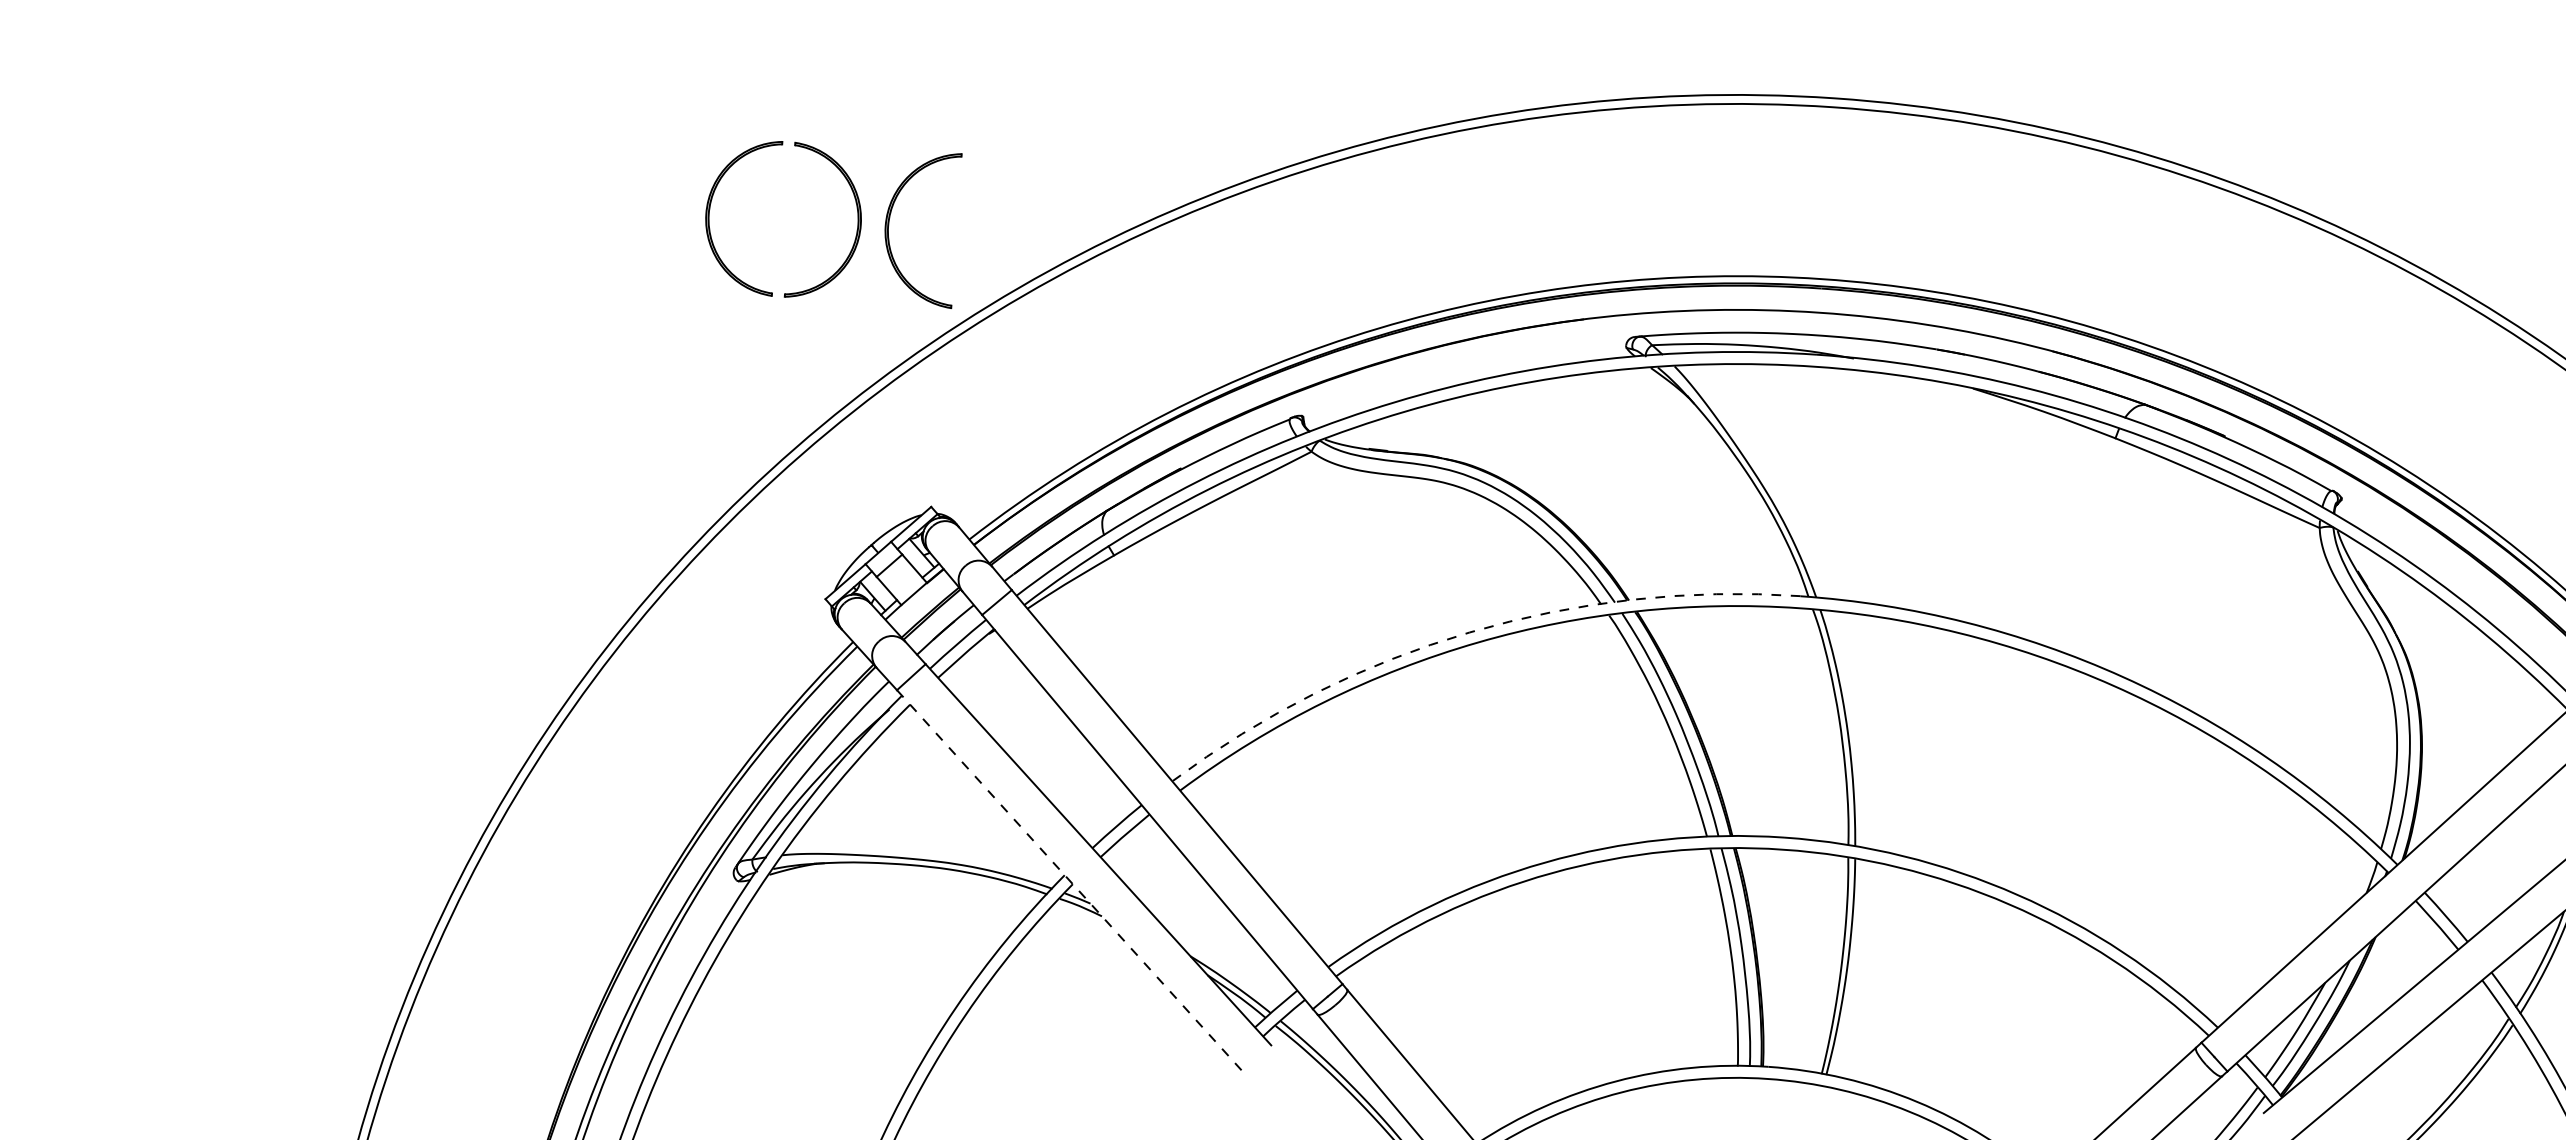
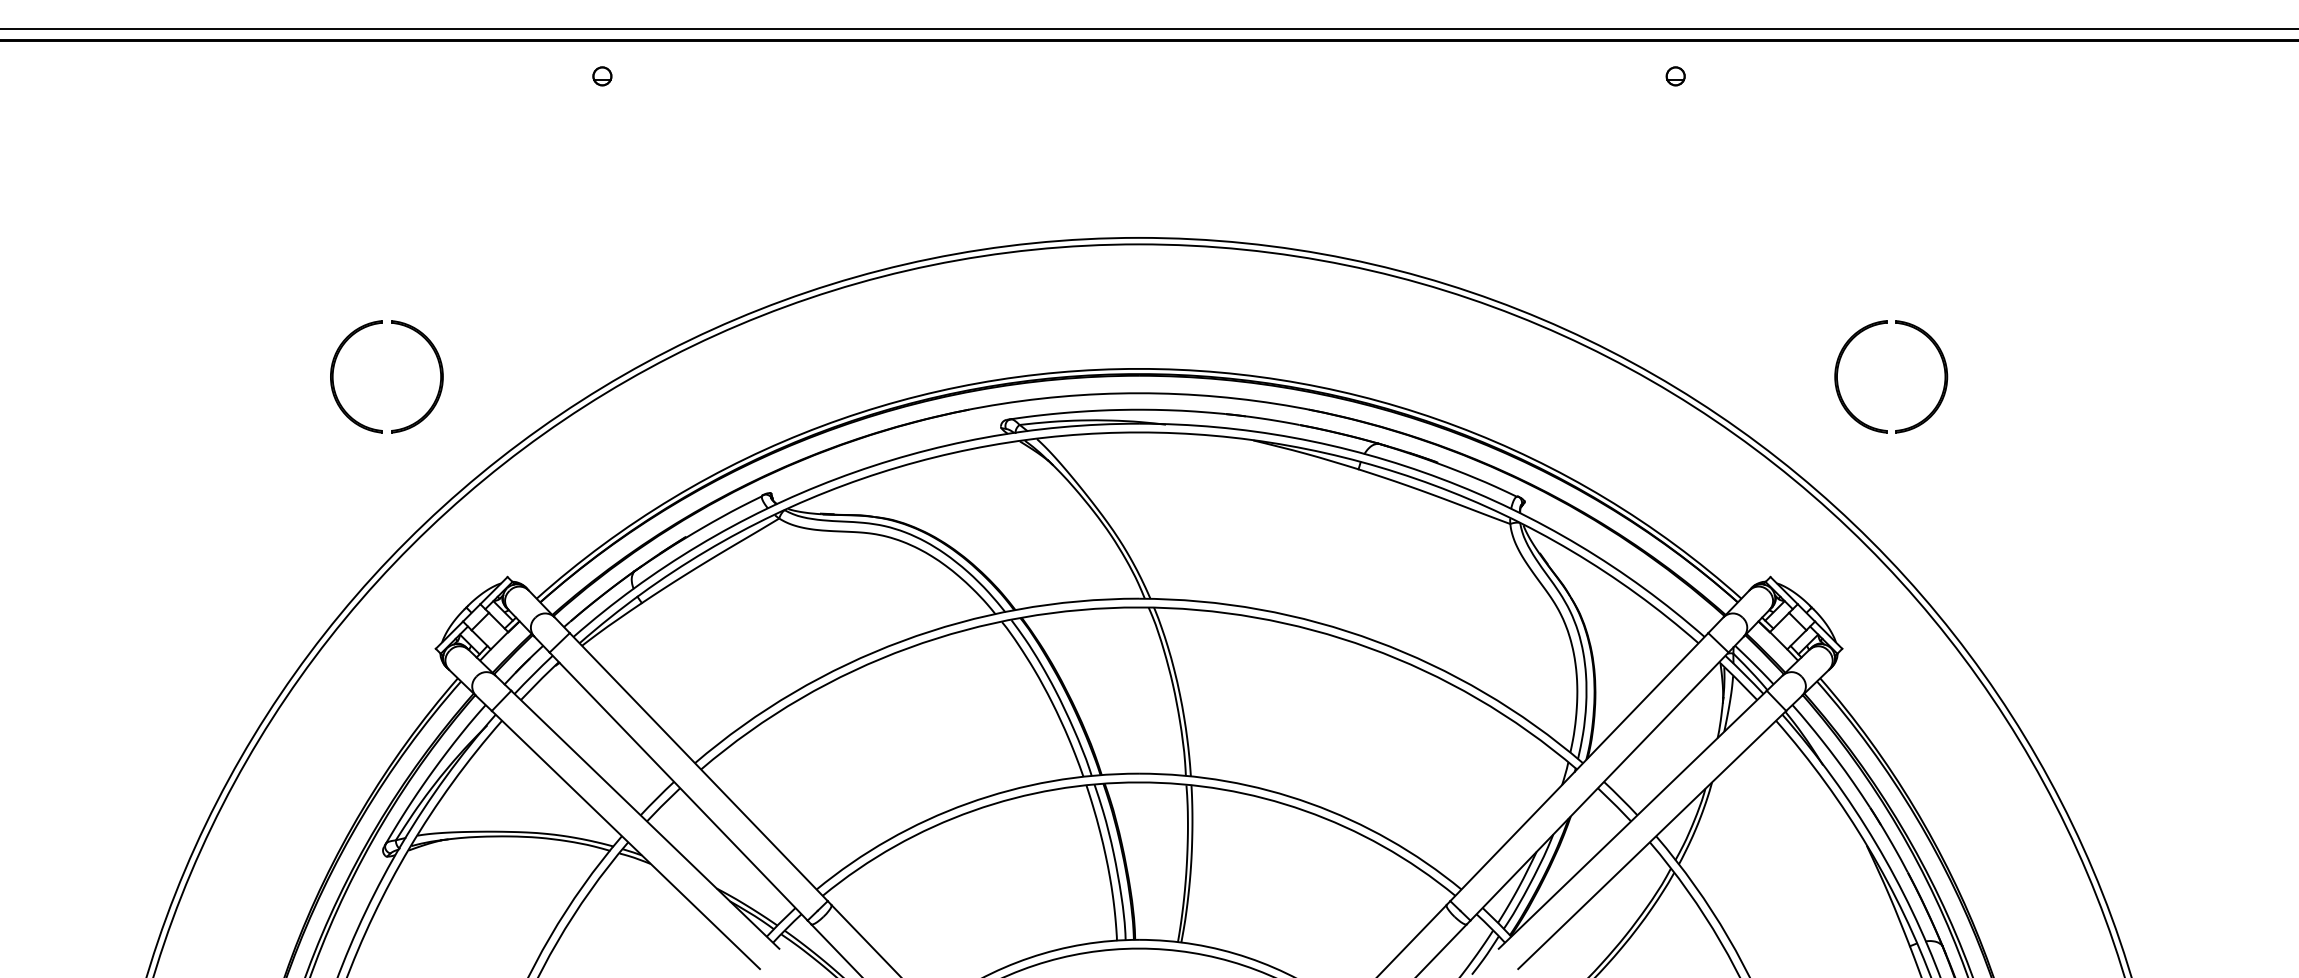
part: (889, 226) -> (463, 376), removed
arc: (1470, 632) -> (902, 641), dashed -> solid
line: (1070, 881) -> (626, 840), dashed -> solid

